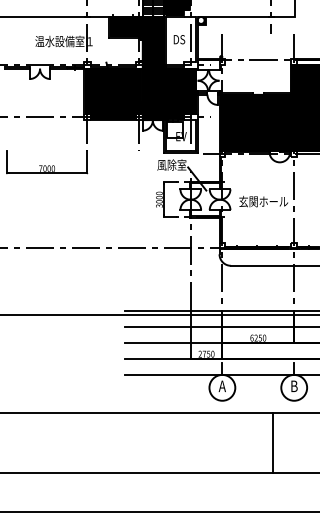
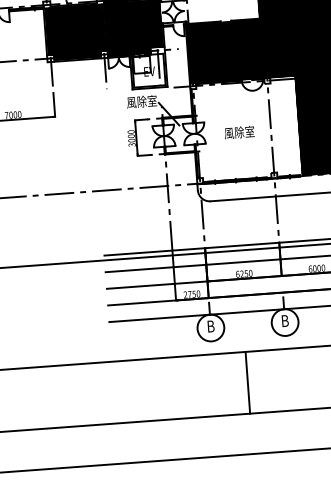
text: (263, 201) -> (239, 132), 玄関ホール -> 風除室
text: (221, 386) -> (209, 326), A -> B
line: (273, 443) -> (248, 383), moved

